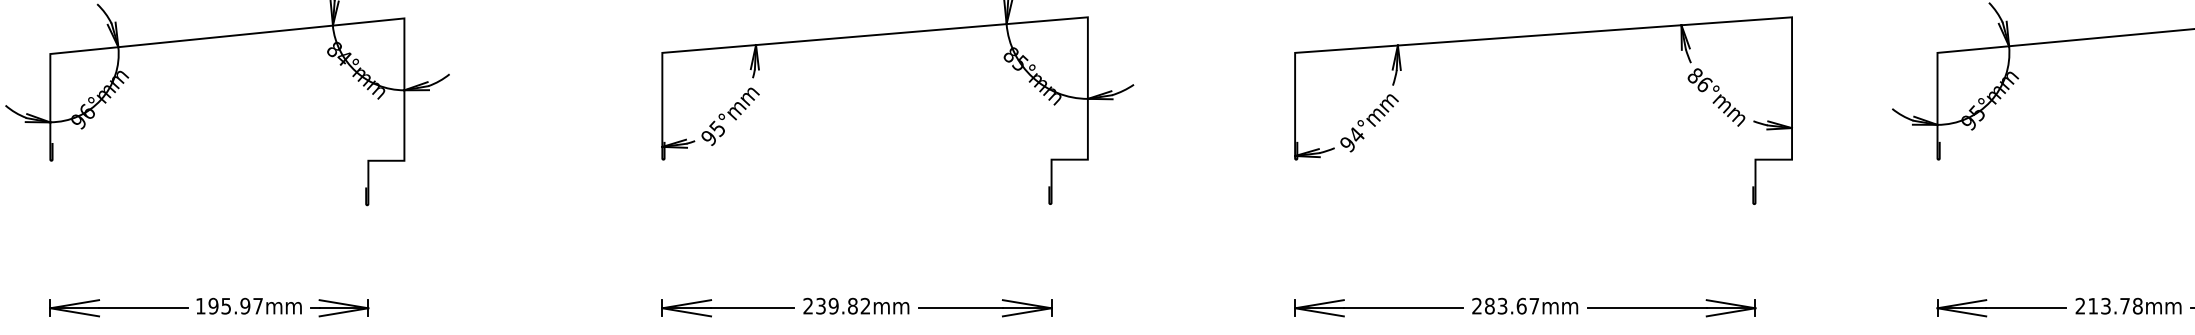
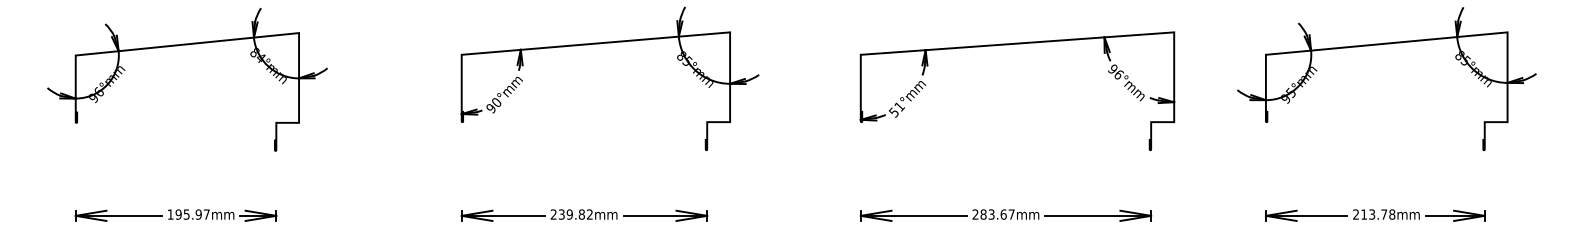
text: (1694, 76) -> (1112, 69), 86°mm -> 96°mm
text: (715, 128) -> (495, 102), 95°mm -> 90°mm
text: (1351, 139) -> (896, 109), 94°mm -> 51°mm

